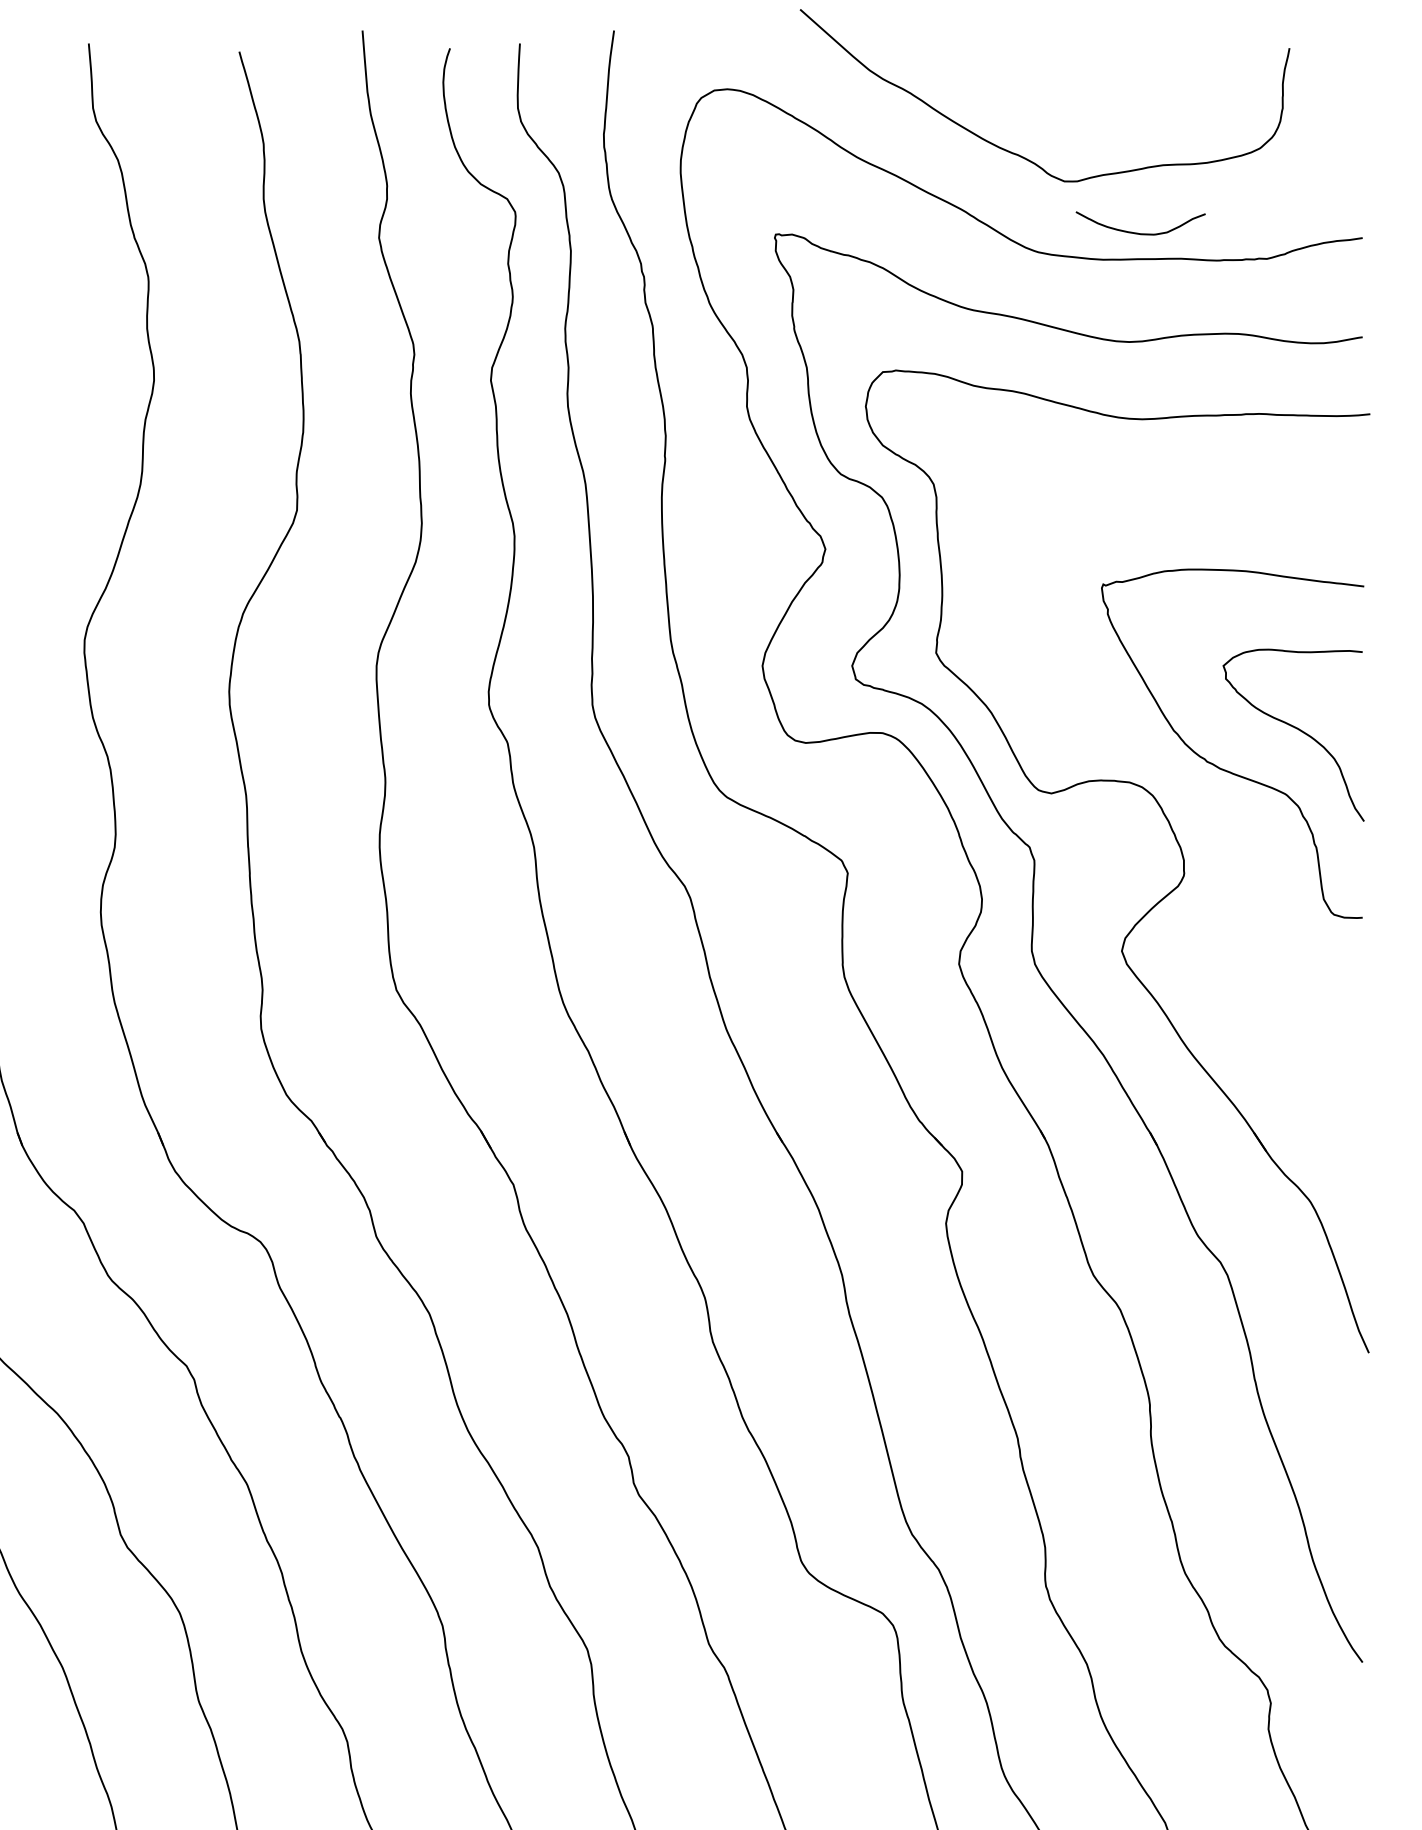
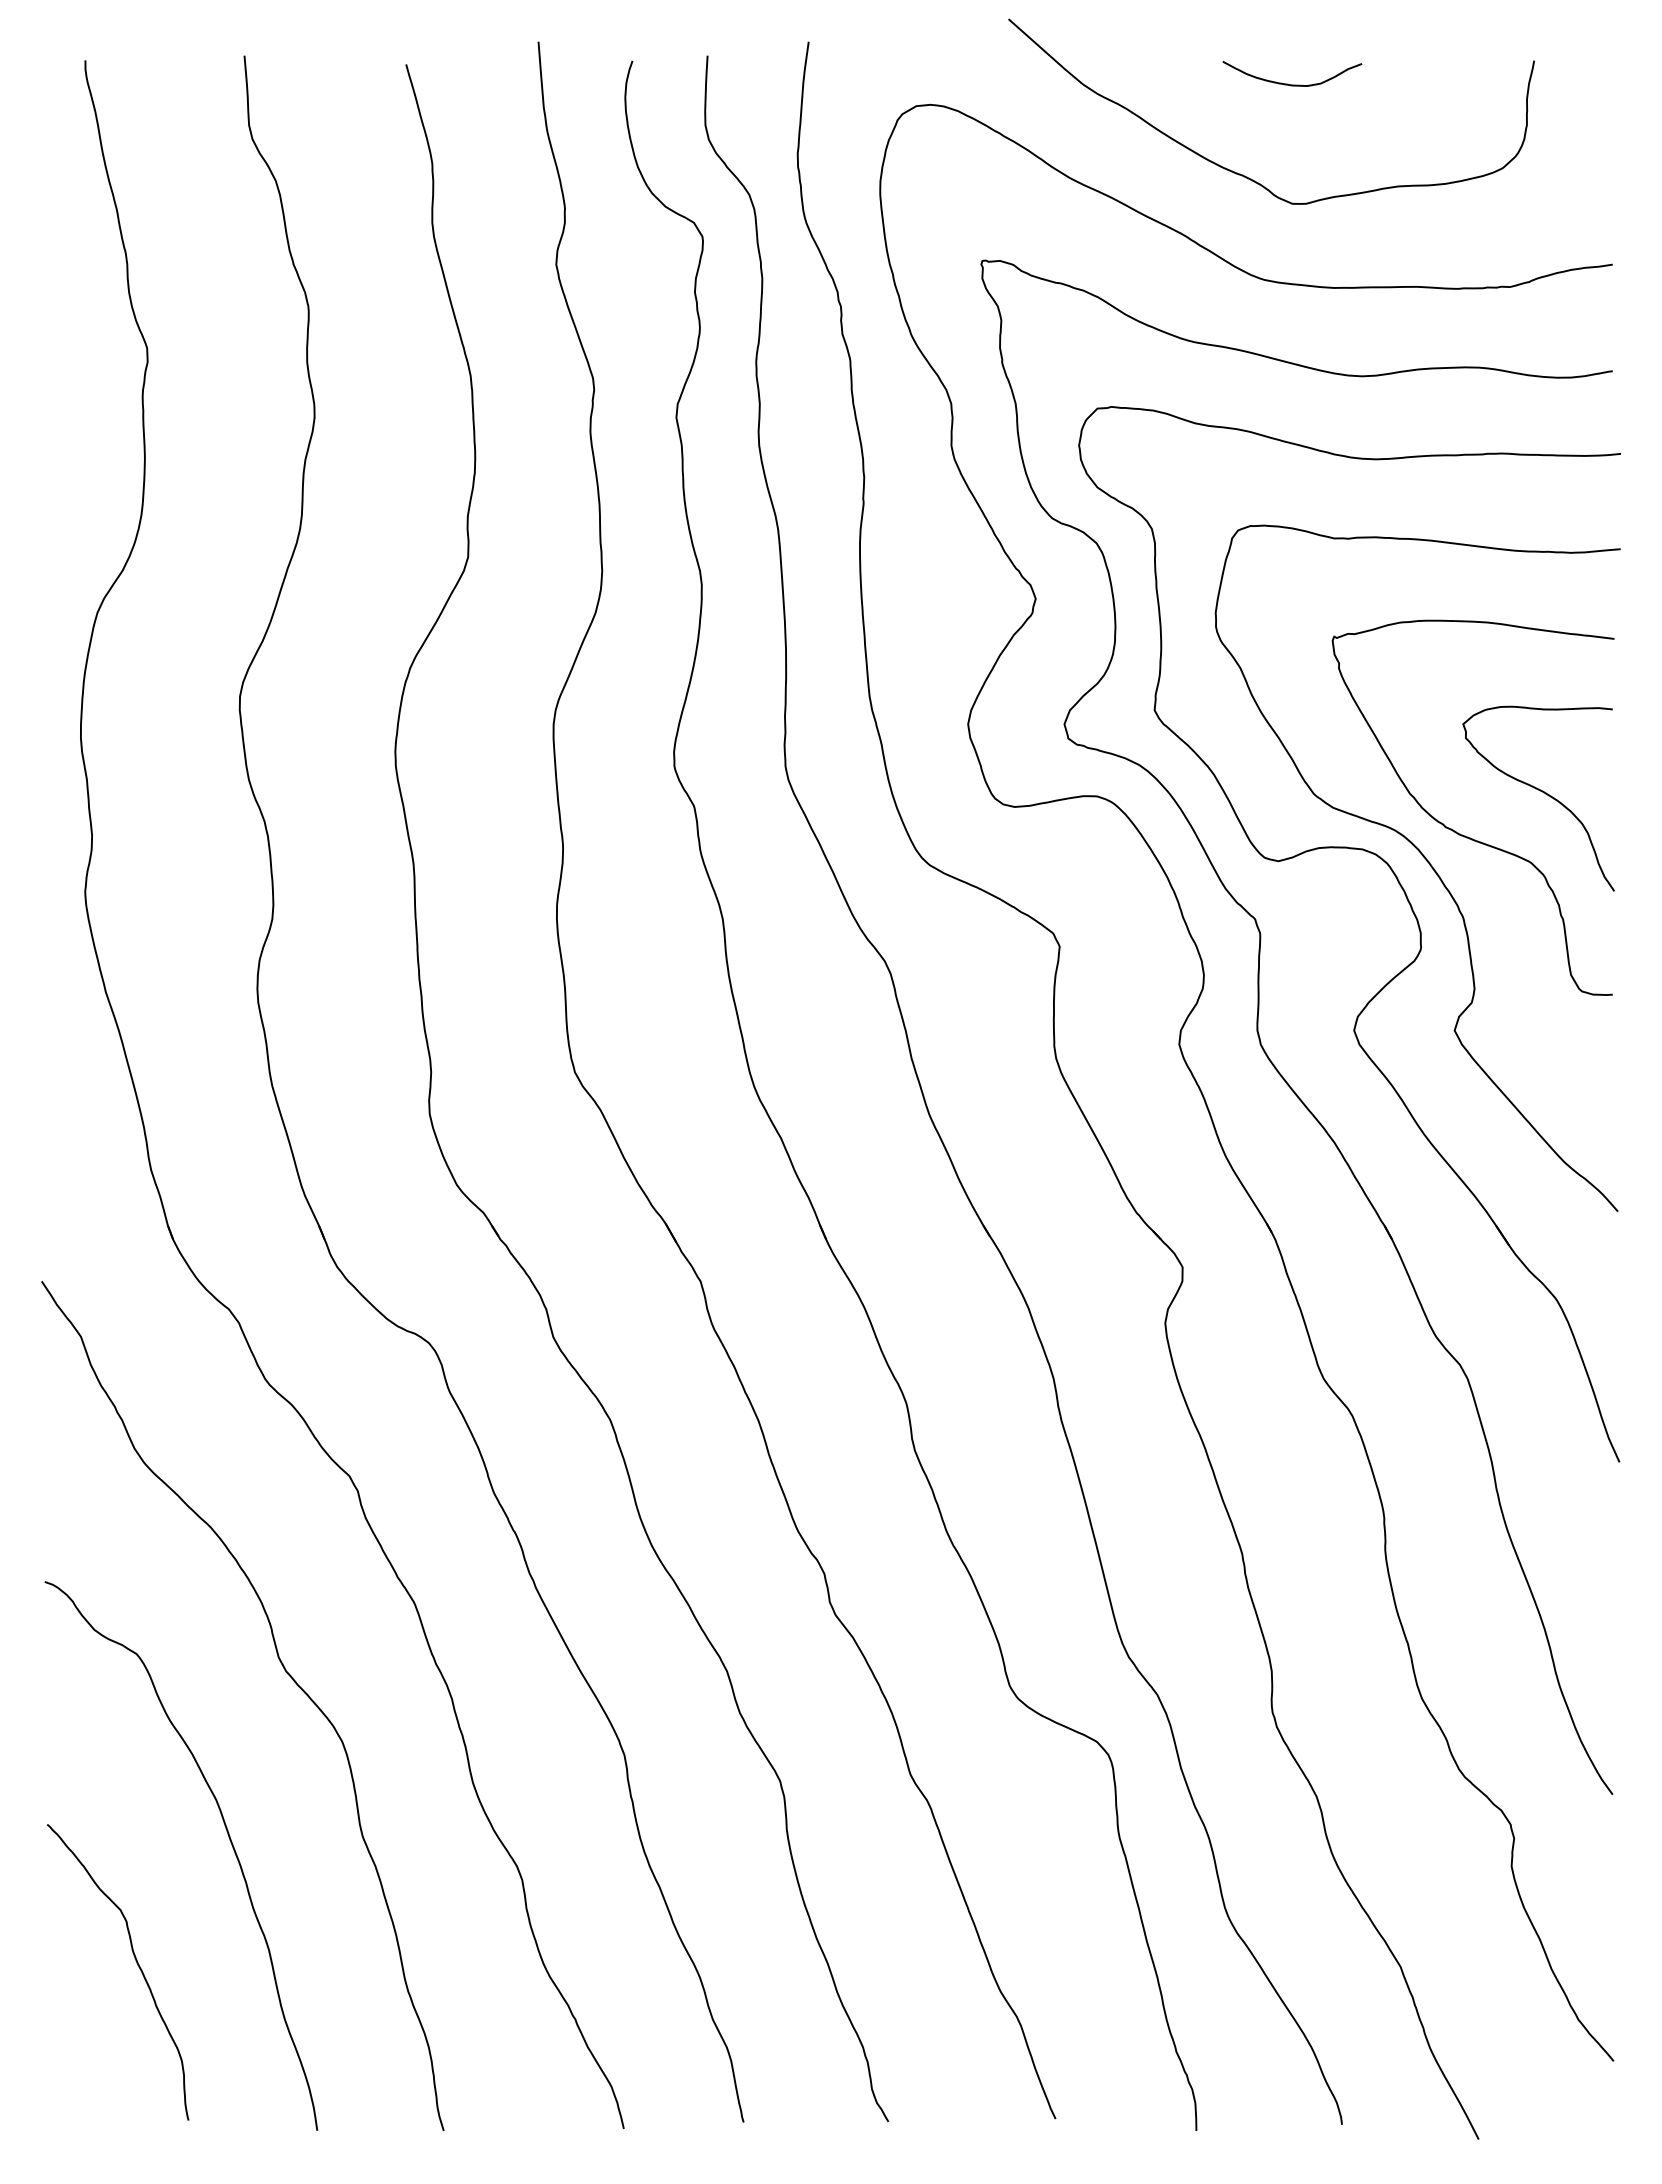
curve: (1140, 233) -> (1292, 84), moved
curve: (1188, 792) -> (1425, 860), added

